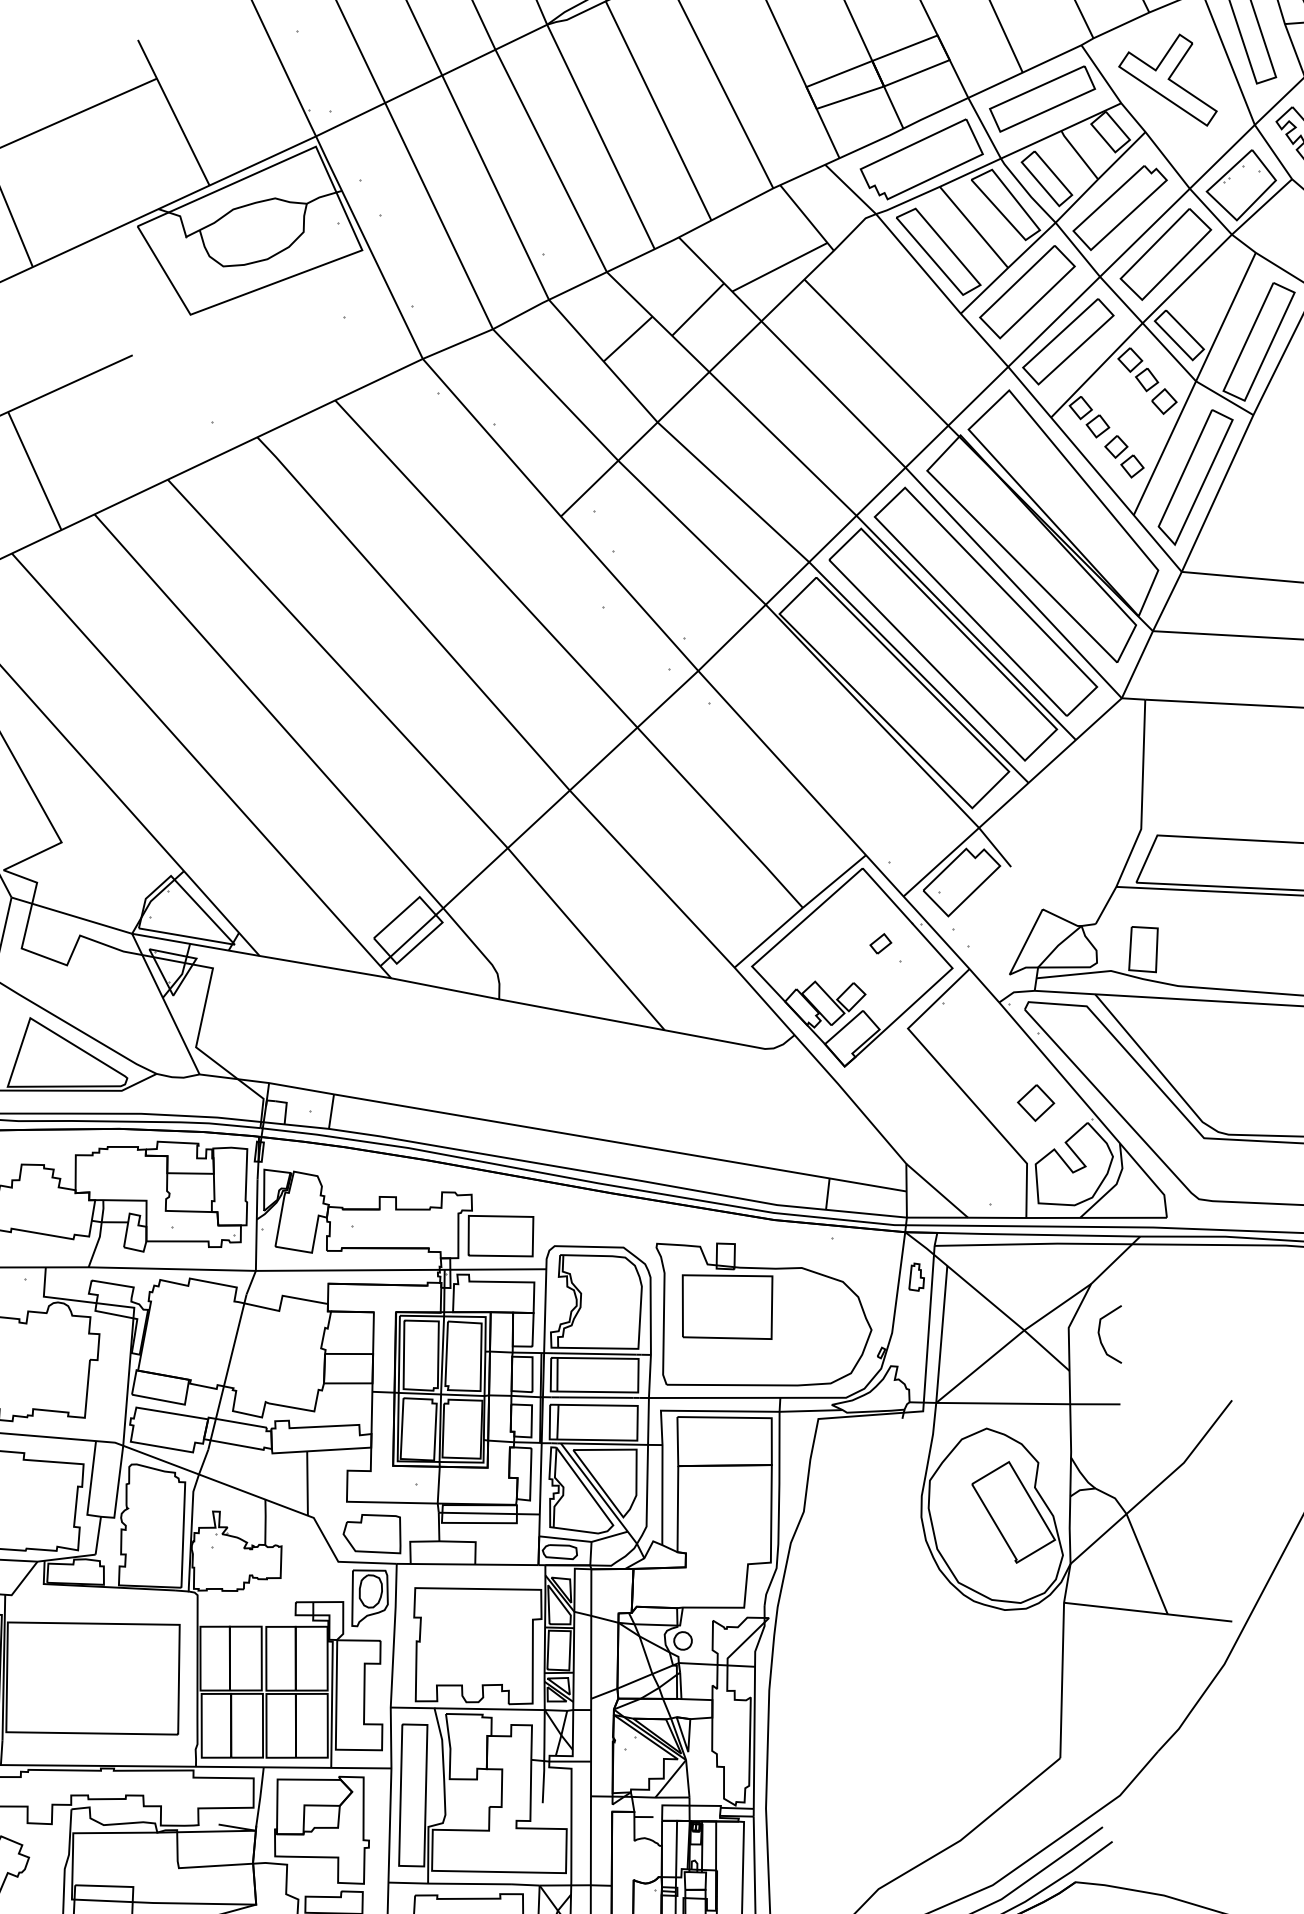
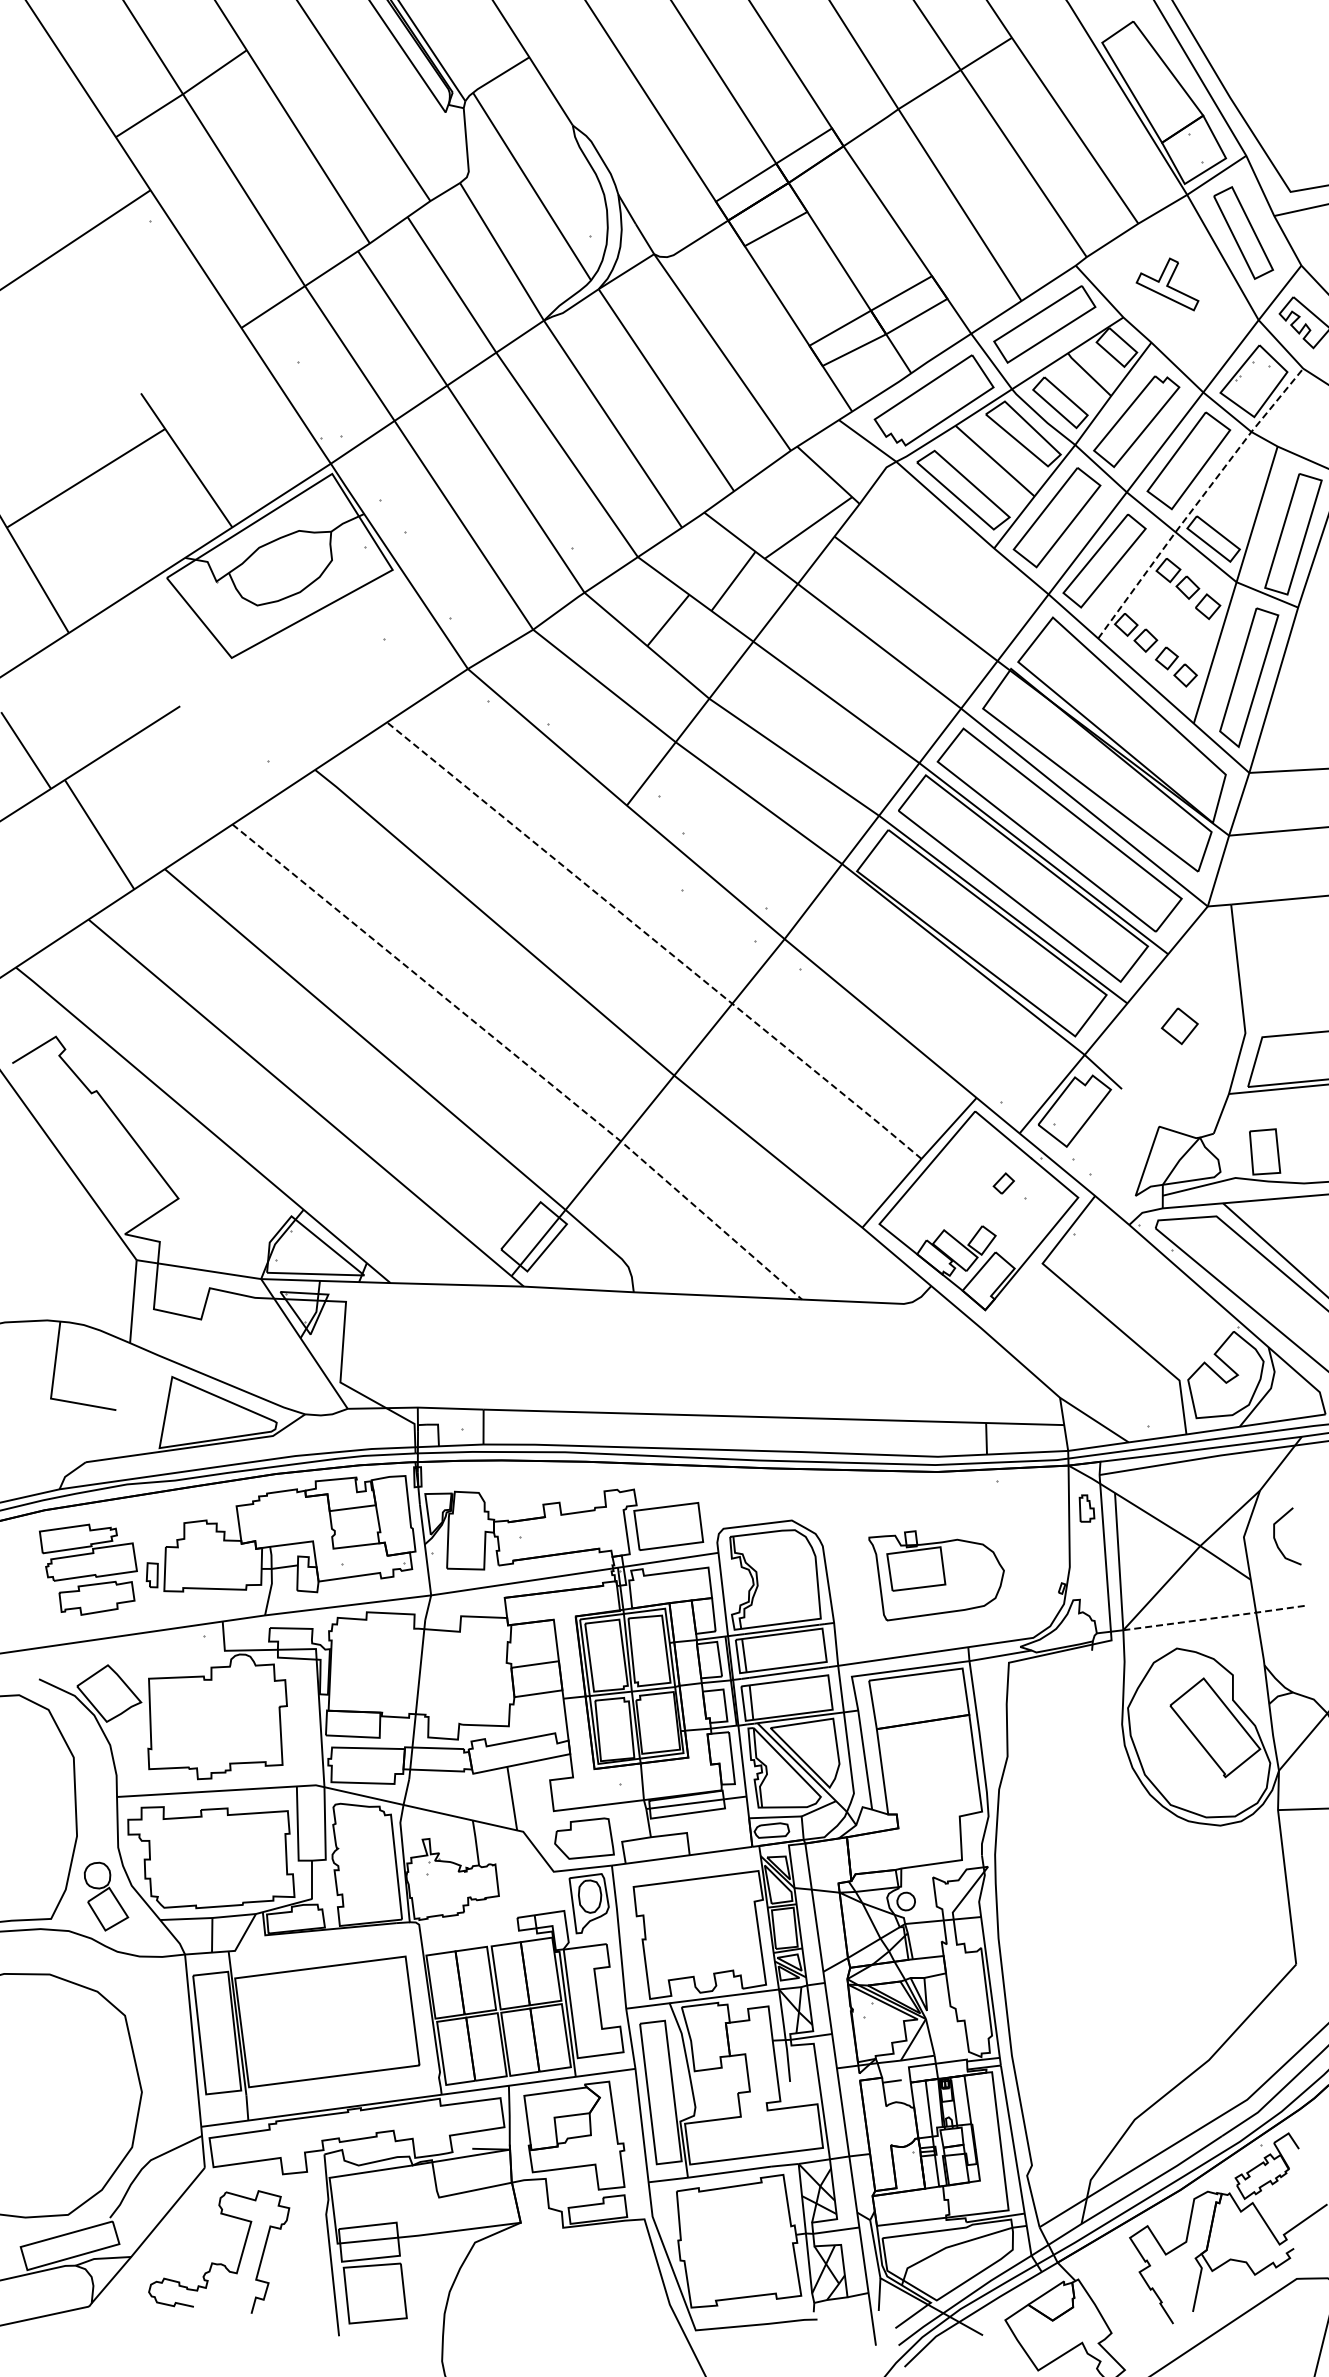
part: (1169, 76) -> (1167, 284), size x0.6
line: (1169, 296) -> (1198, 501), solid -> dashed
line: (570, 655) -> (655, 941), solid -> dashed
line: (419, 752) -> (520, 1059), solid -> dashed
part: (1035, 1103) -> (1179, 1026), moved
part: (758, 1322) -> (936, 1575), size x0.6
line: (1029, 1404) -> (1215, 1618), solid -> dashed

